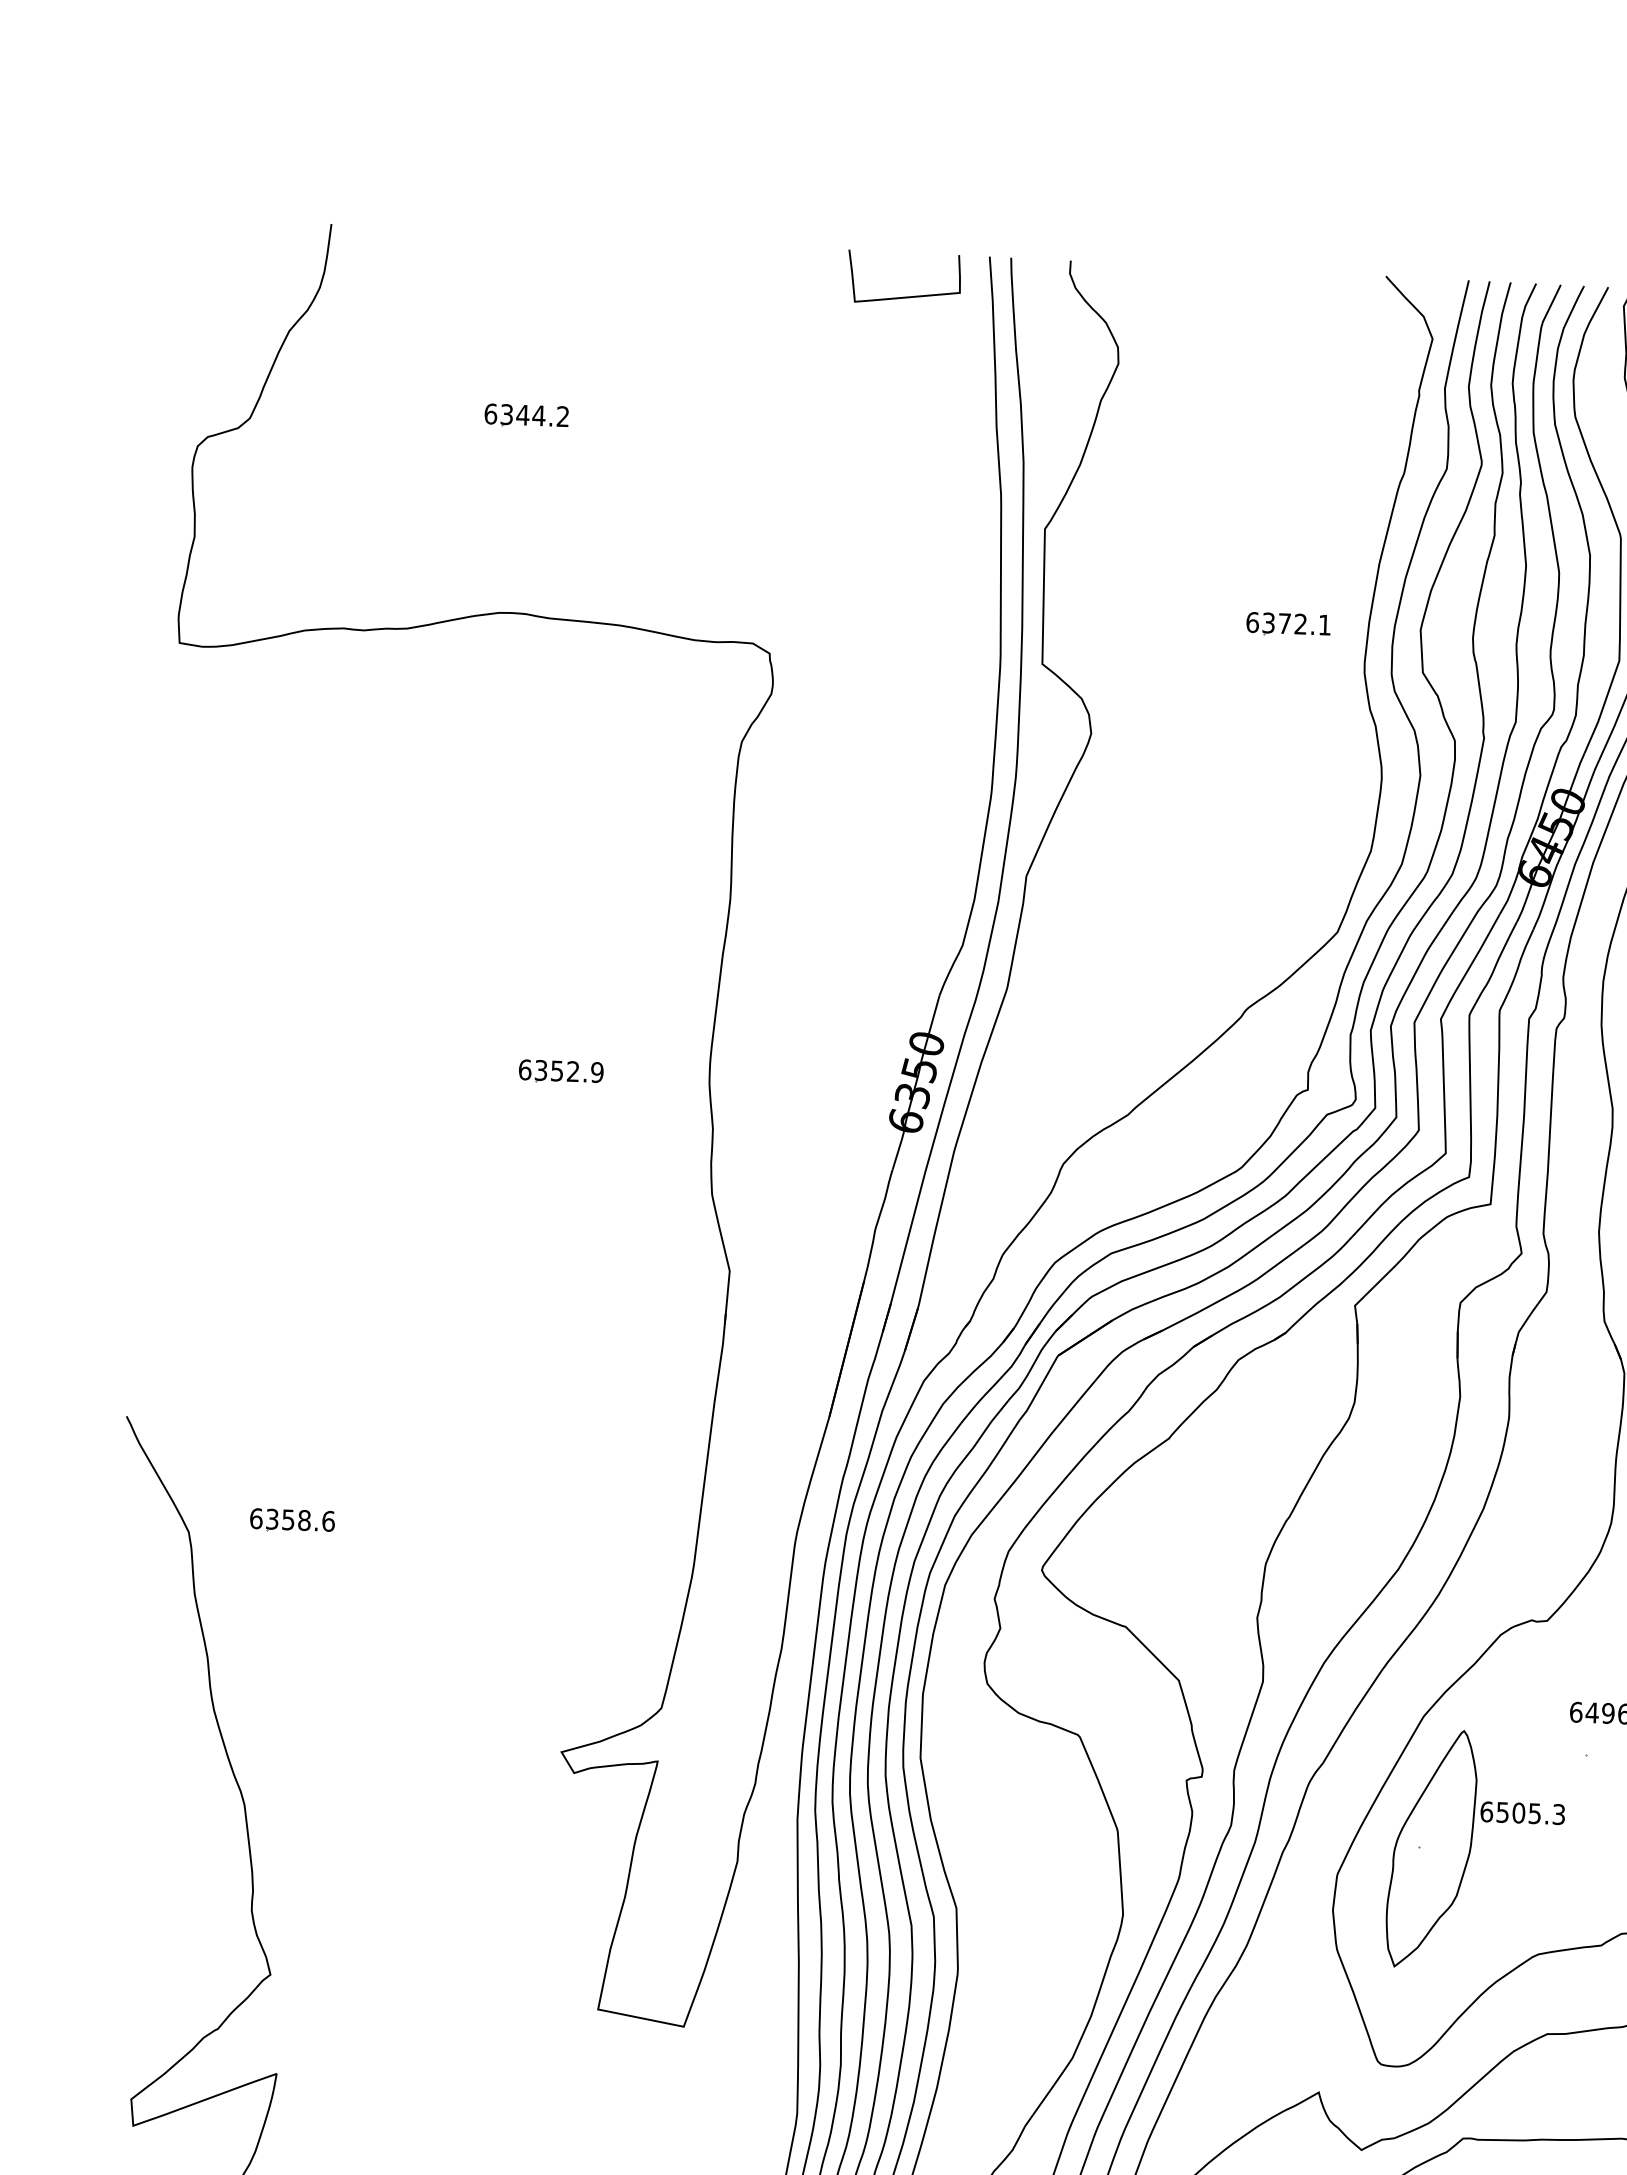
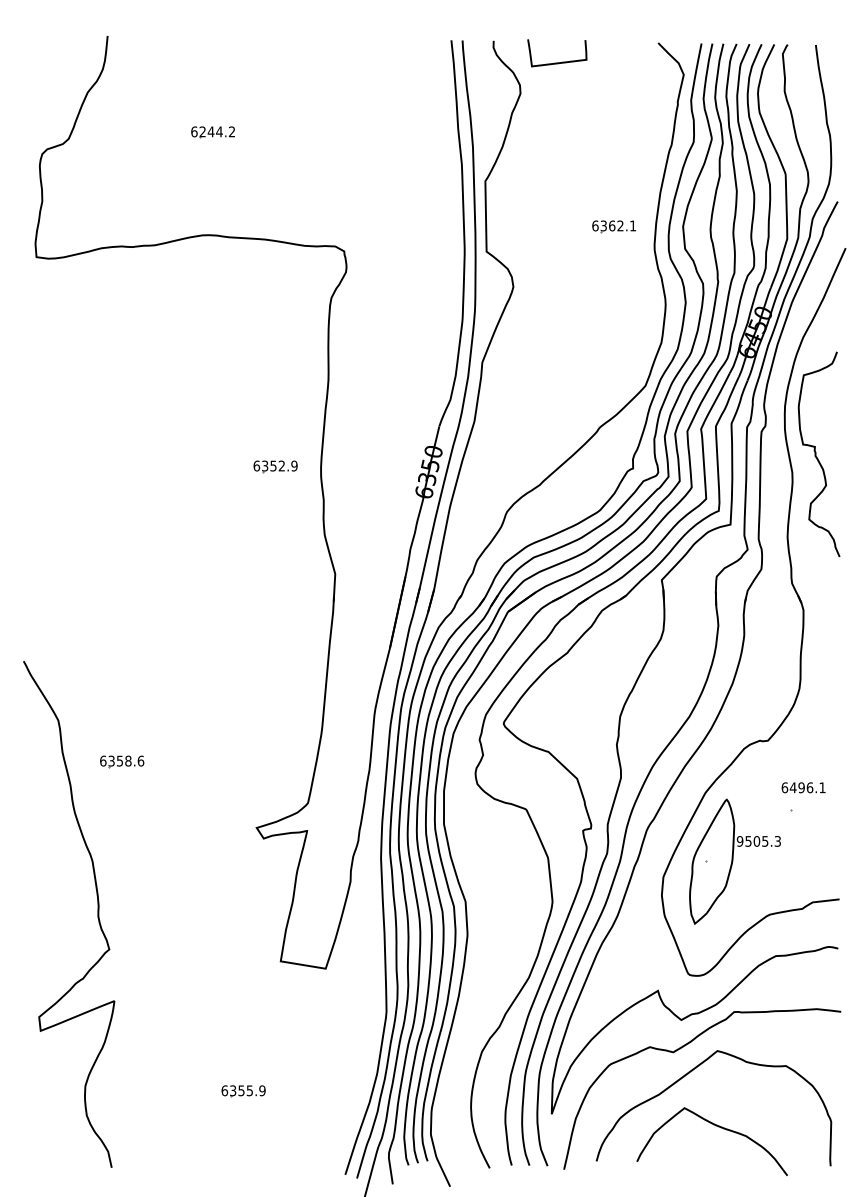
curve: (904, 296) -> (557, 62), moved
text: (506, 415) -> (202, 132), 6344.2 -> 6244.2
text: (1285, 622) -> (612, 225), 6372.1 -> 6362.1
part: (560, 1072) -> (275, 466), moved
part: (293, 1520) -> (122, 761), moved
text: (1485, 1812) -> (739, 841), 6505.3 -> 9505.3

